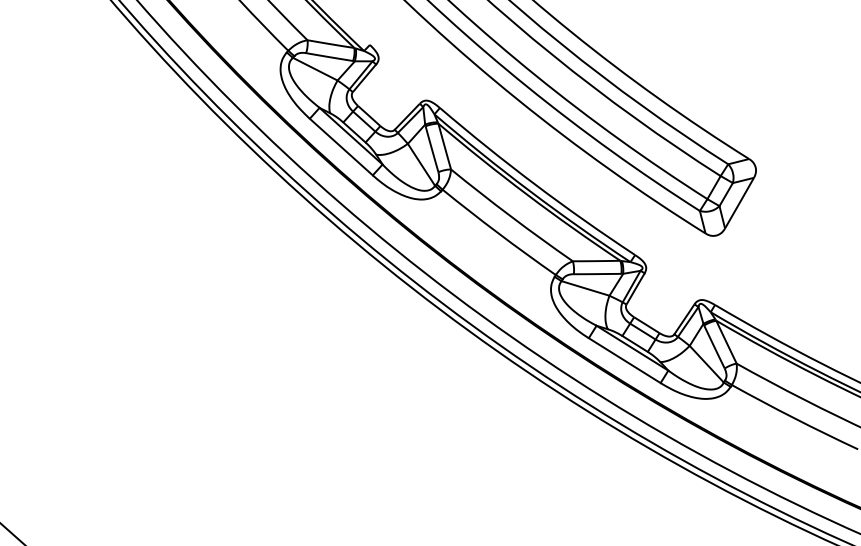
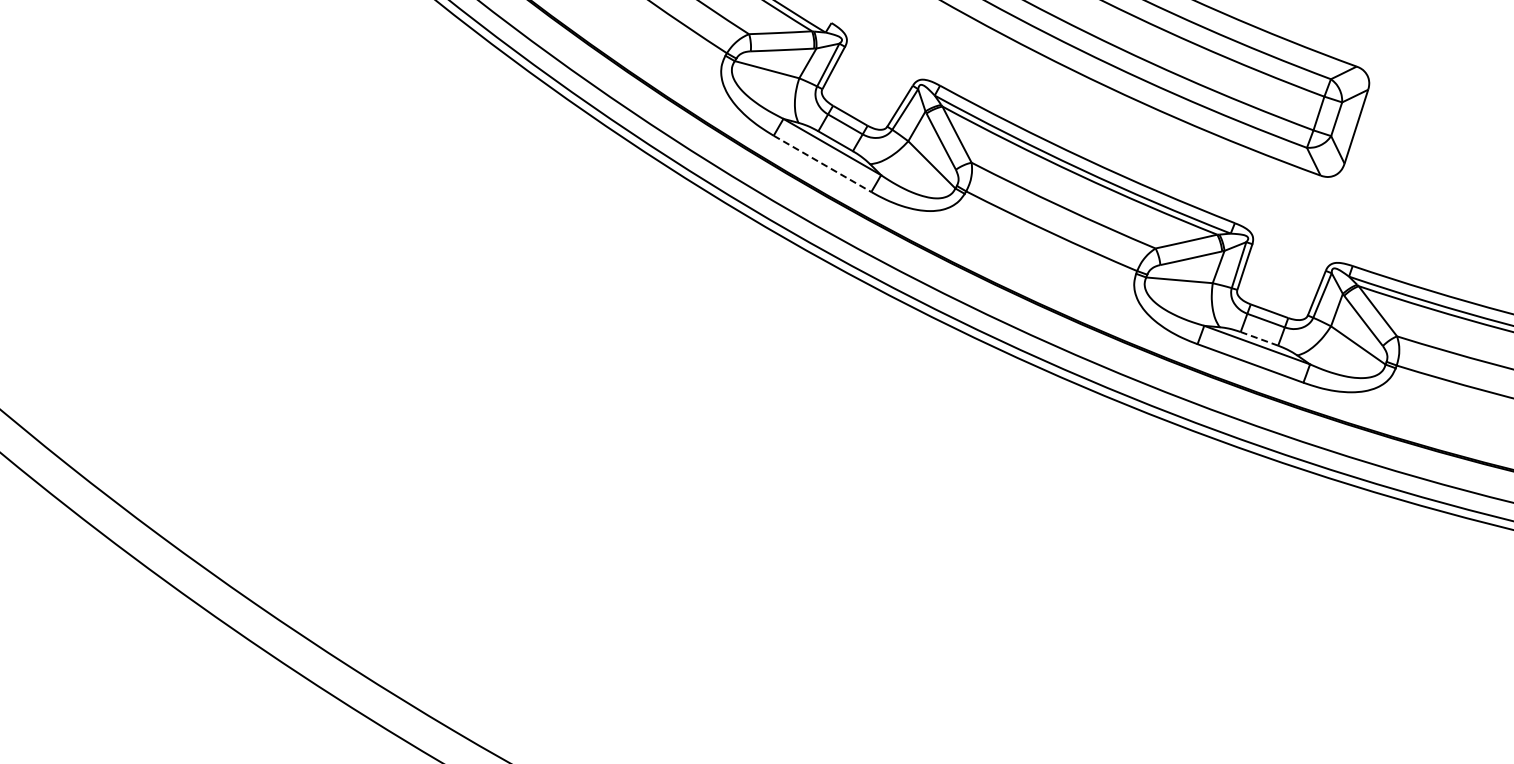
line: (341, 147) -> (823, 164), solid -> dashed
line: (635, 343) -> (1259, 338), solid -> dashed

